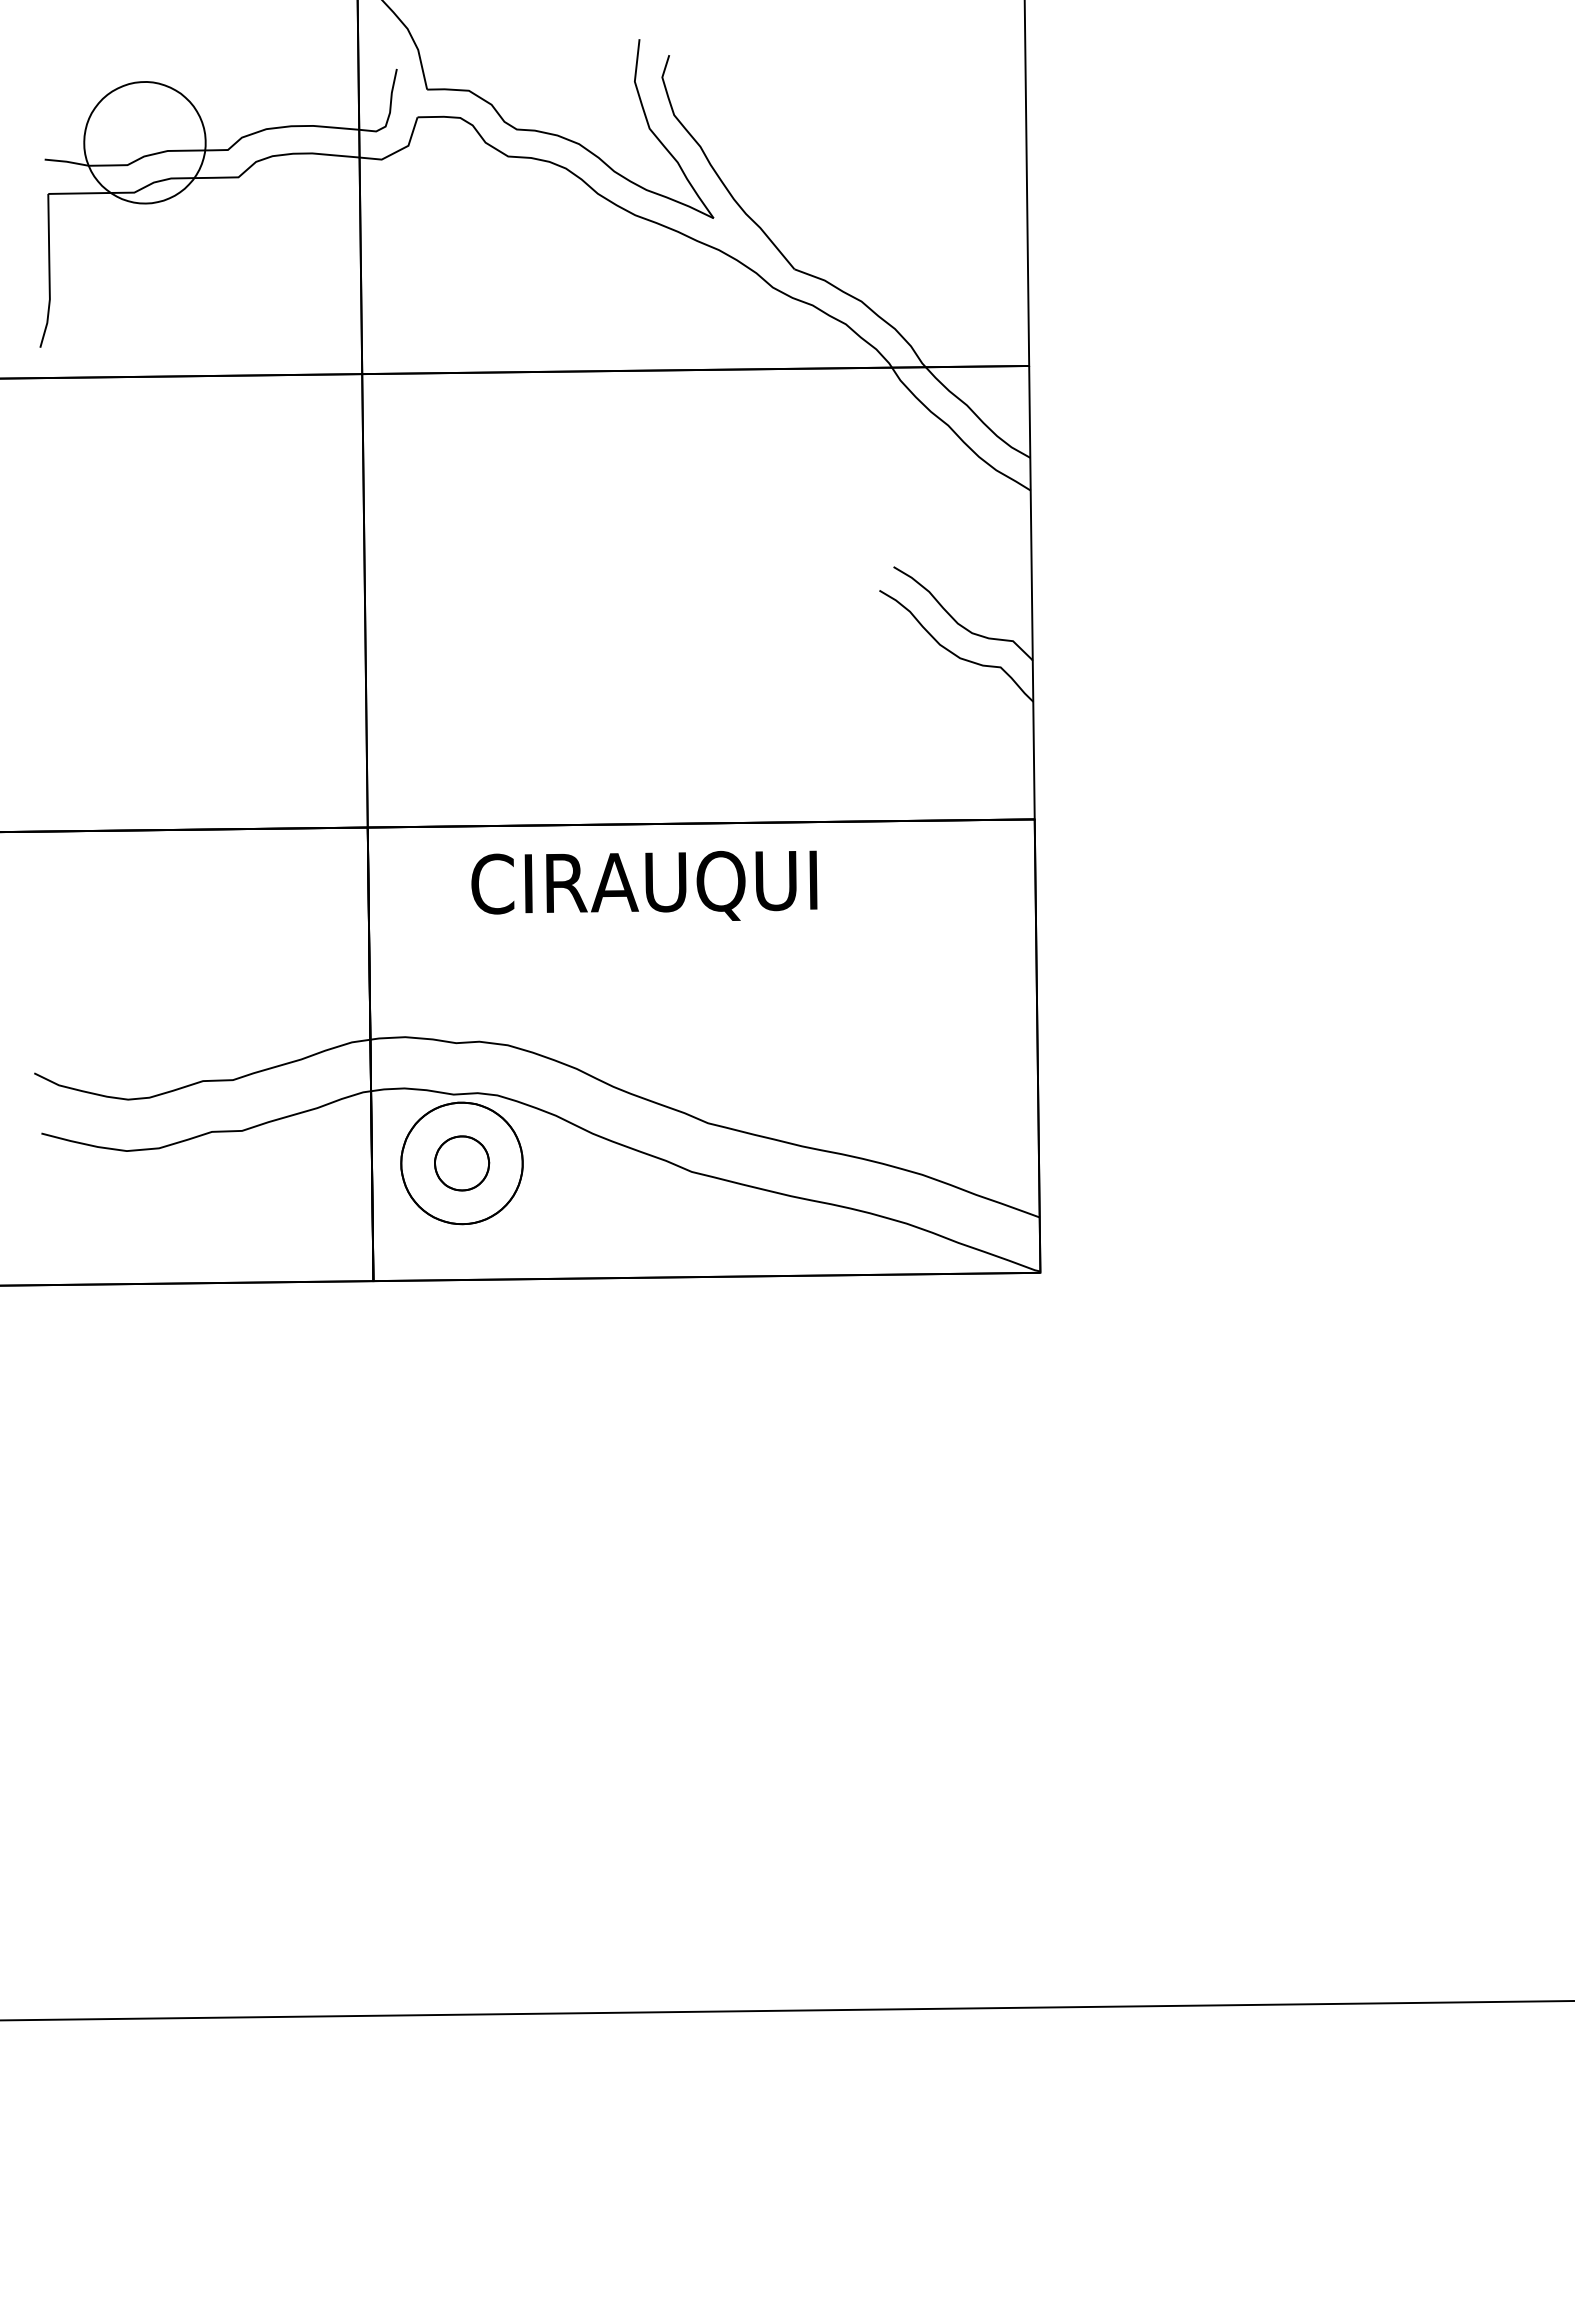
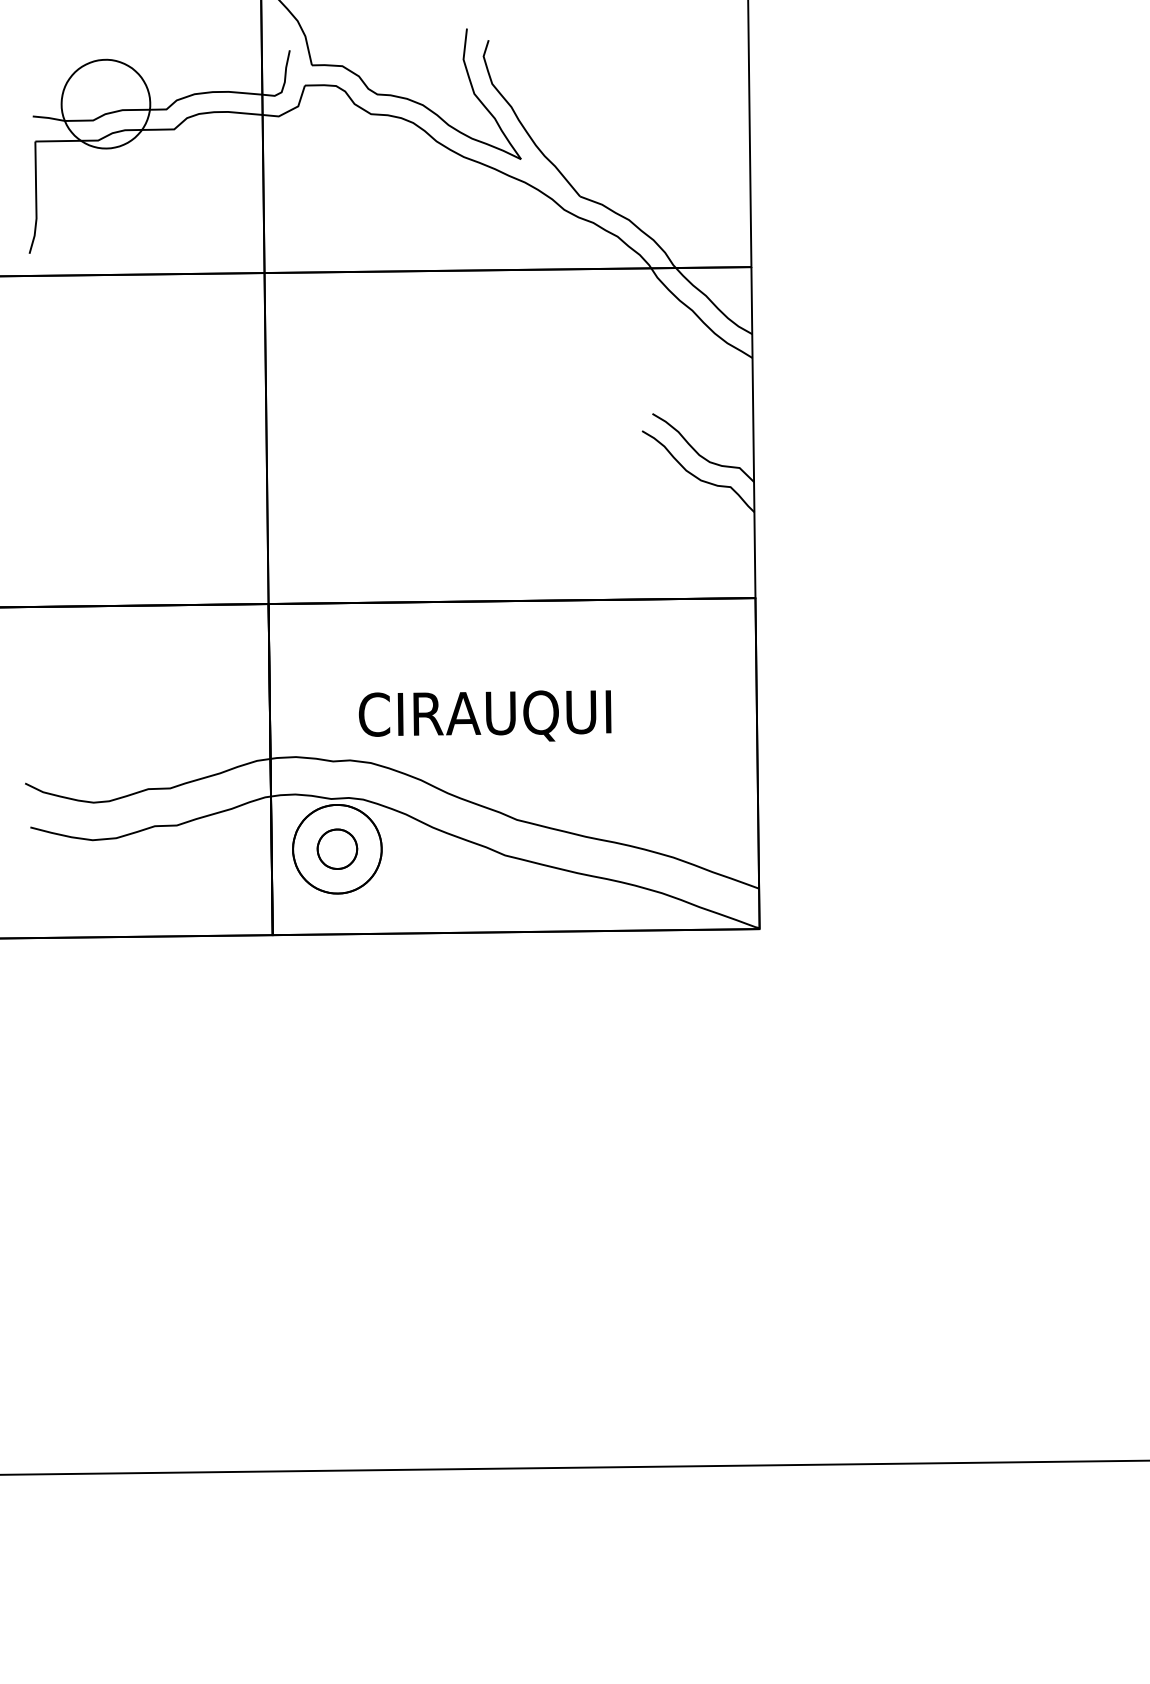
text: (644, 885) -> (485, 715), moved

